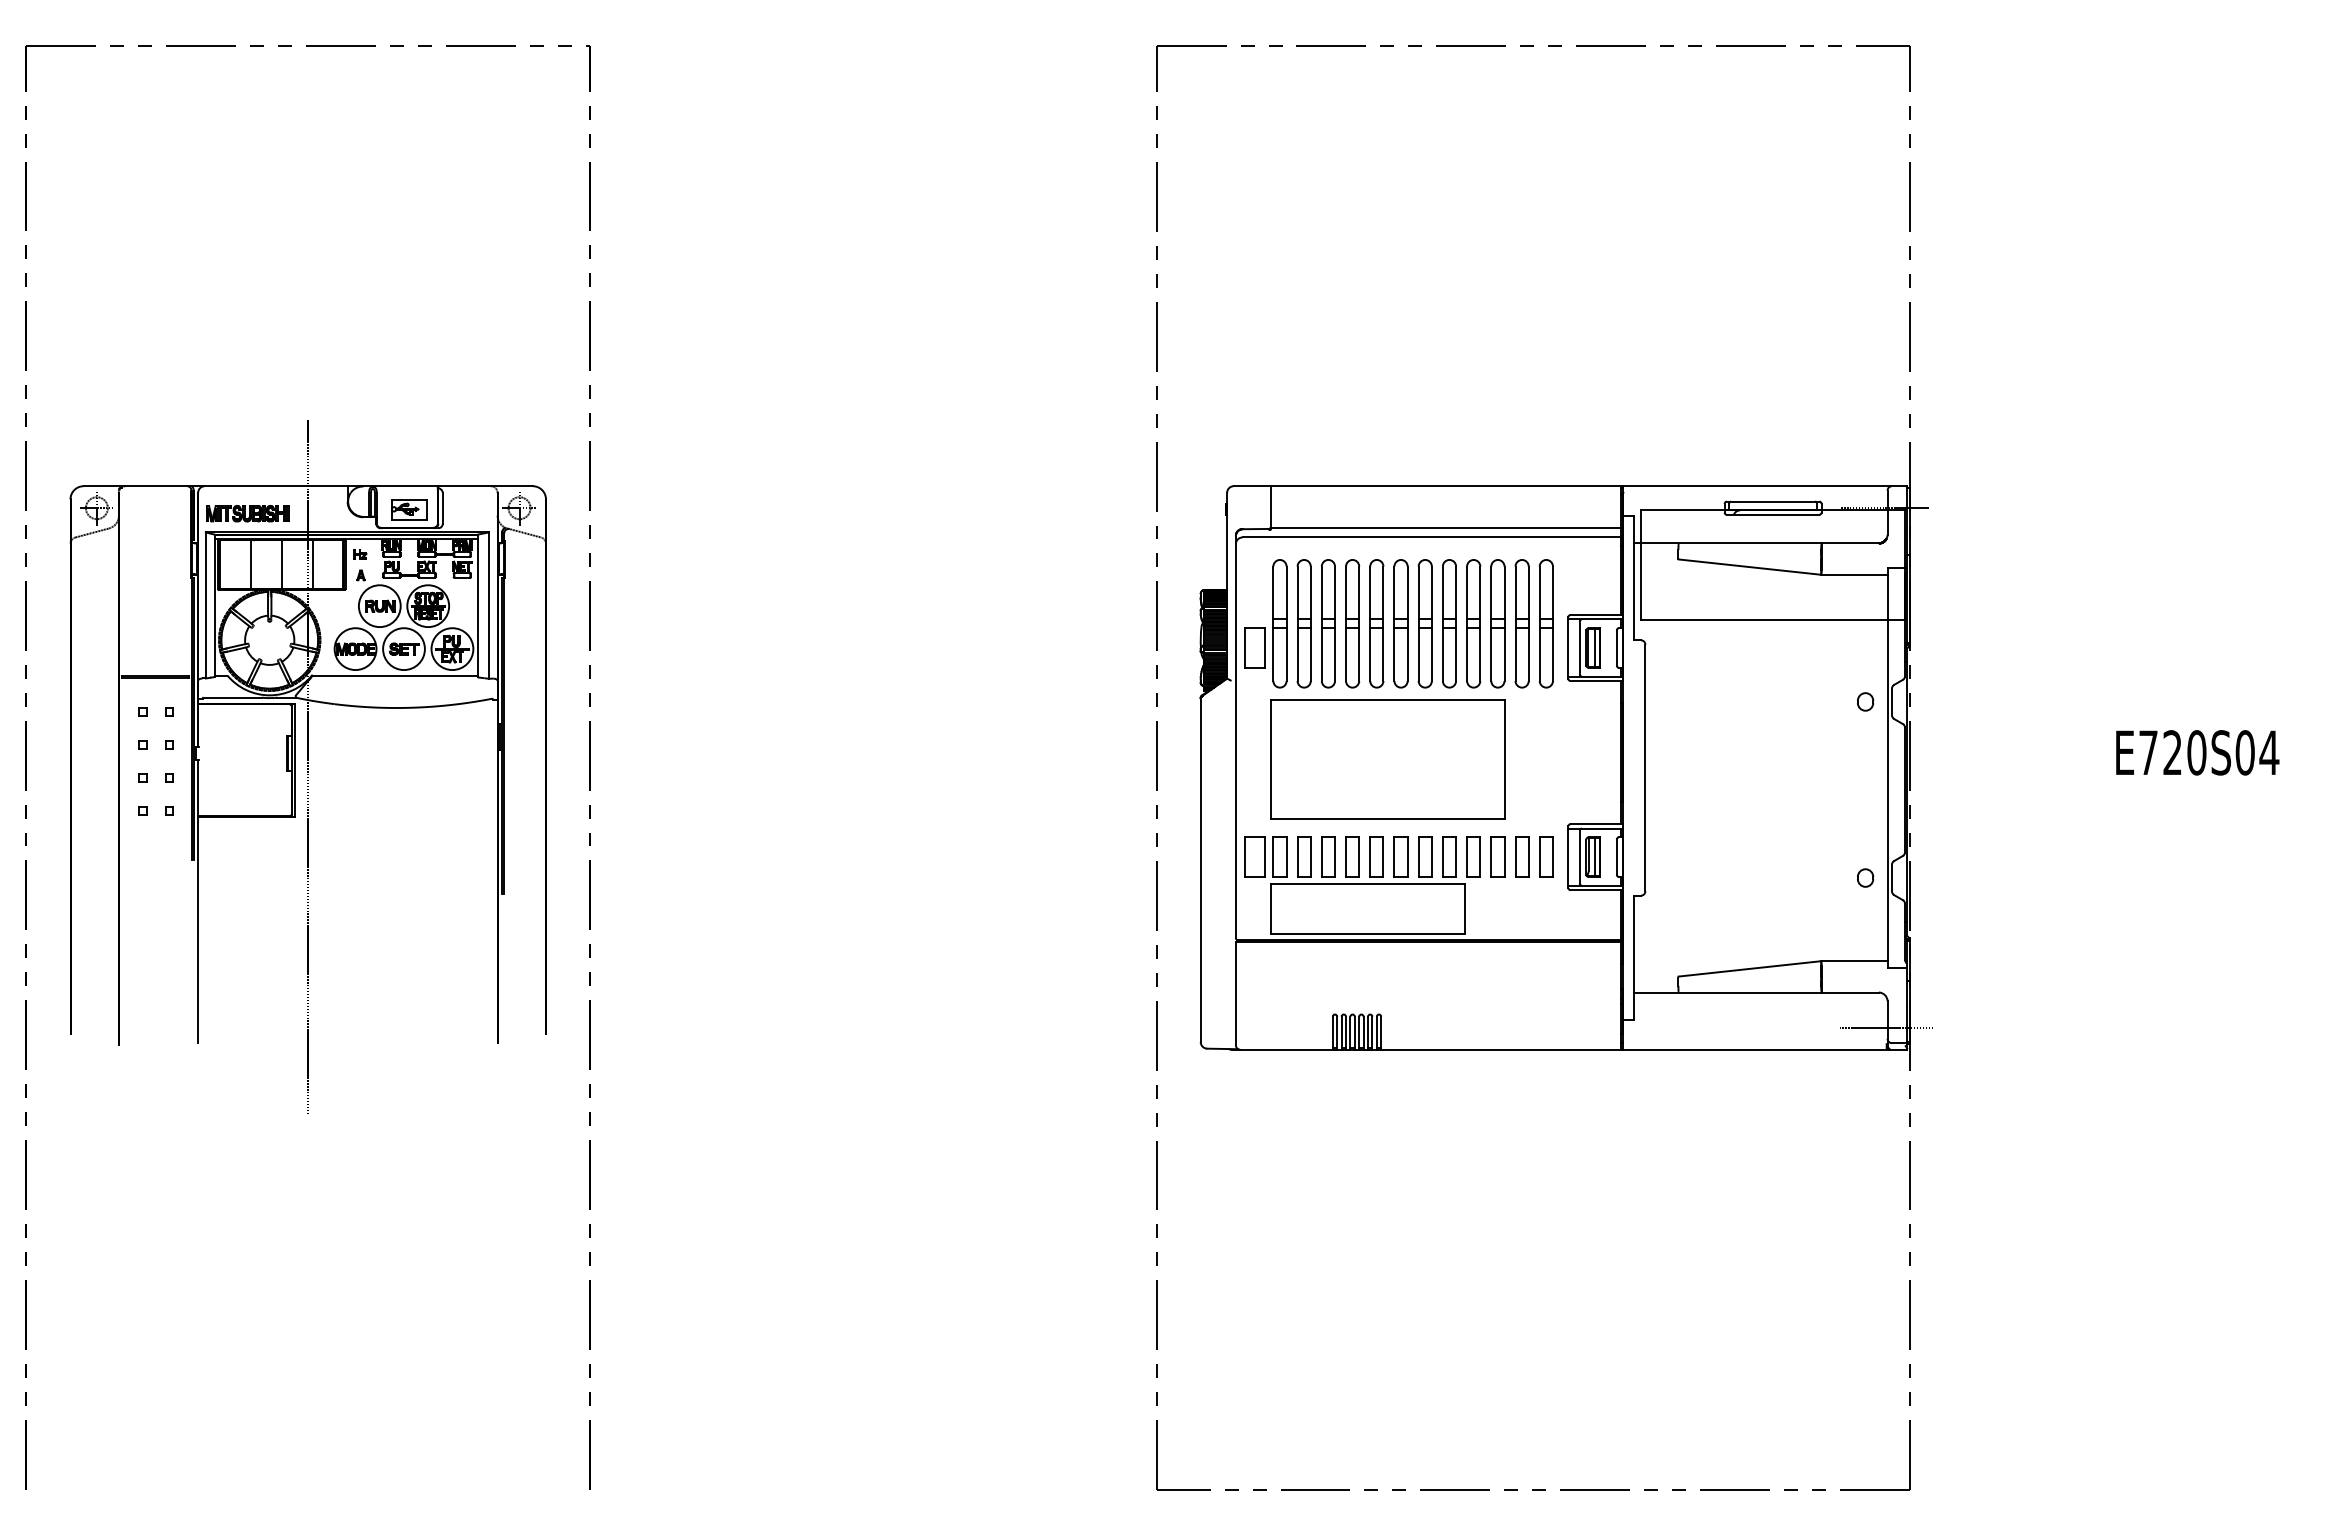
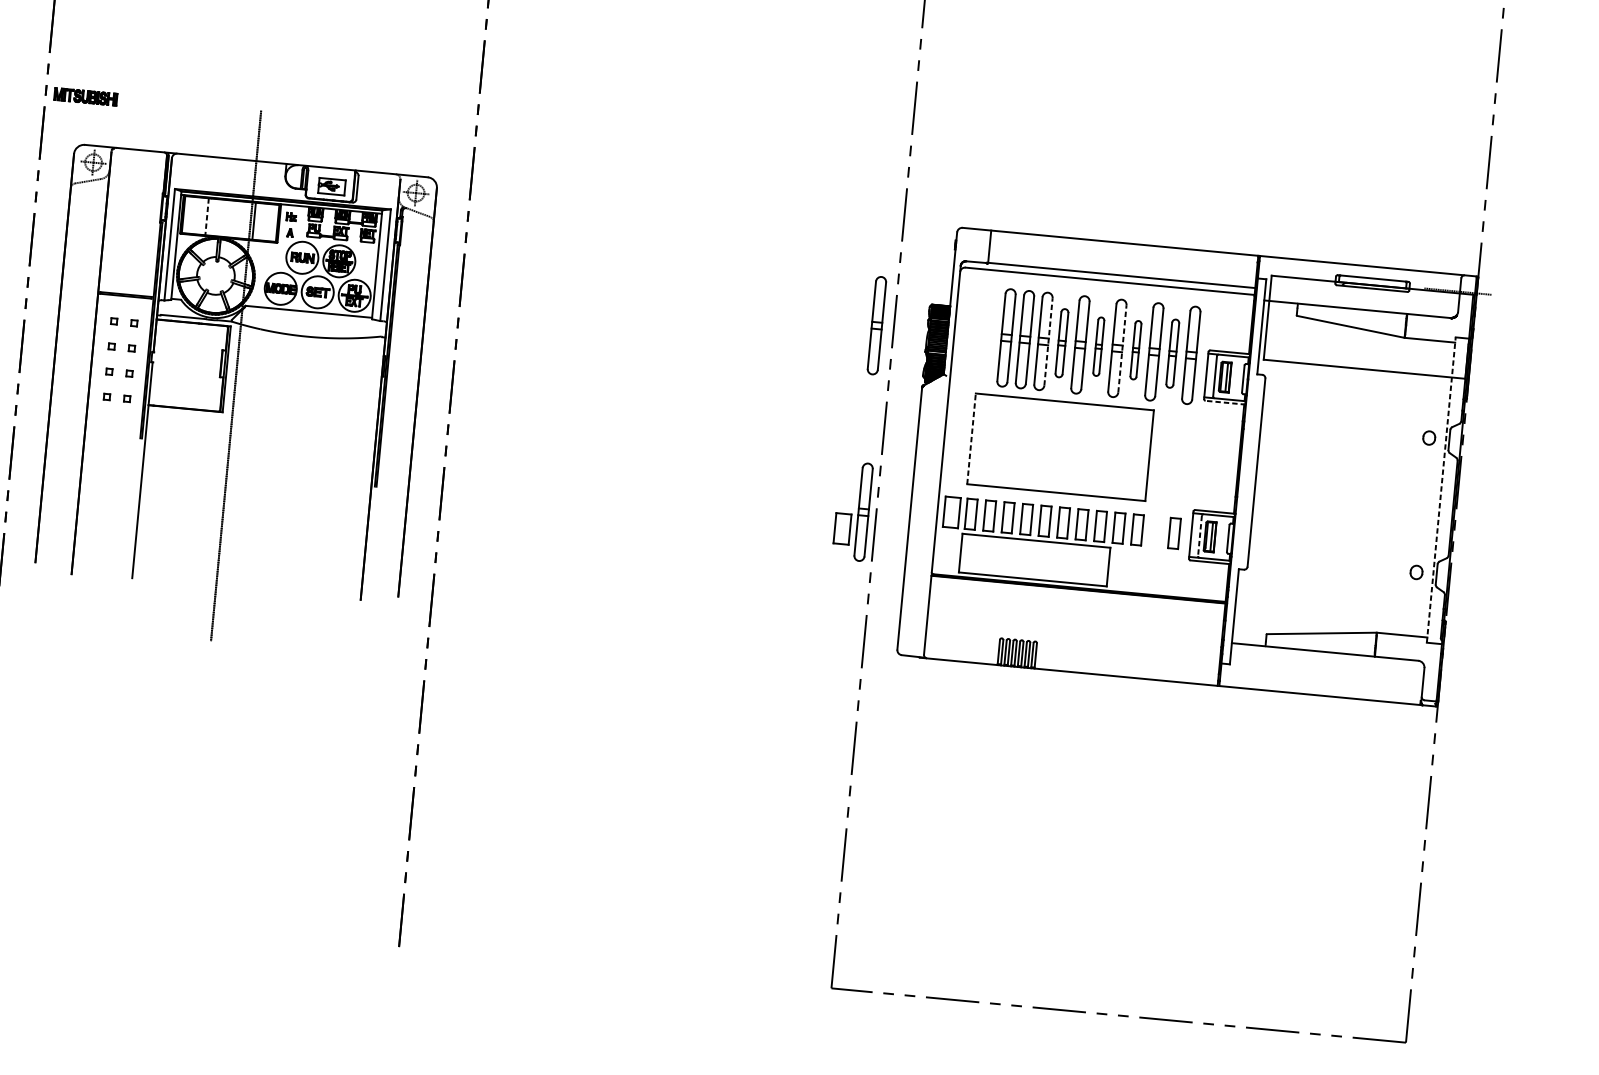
part: (247, 513) -> (85, 96), moved
line: (281, 564) -> (230, 218), removed
line: (251, 565) -> (207, 217), solid -> dashed
part: (1134, 623) -> (877, 325), added
part: (1265, 623) -> (852, 511), moved
line: (1359, 623) -> (1048, 341), solid -> dashed
part: (1376, 623) -> (1061, 342), size x0.7
part: (1424, 623) -> (1098, 346), size x0.6
line: (1456, 623) -> (1122, 348), solid -> dashed
part: (1473, 623) -> (1135, 349), size x0.6
part: (1521, 623) -> (1172, 353), size x0.7
line: (1596, 681) -> (1225, 403), solid -> dashed
line: (1271, 758) -> (971, 438), solid -> dashed
line: (1887, 767) -> (1441, 489), solid -> dashed
part: (1522, 856) -> (1156, 531), removed
line: (1579, 857) -> (1199, 536), solid -> dashed
line: (1886, 1027) -> (1421, 688), removed

